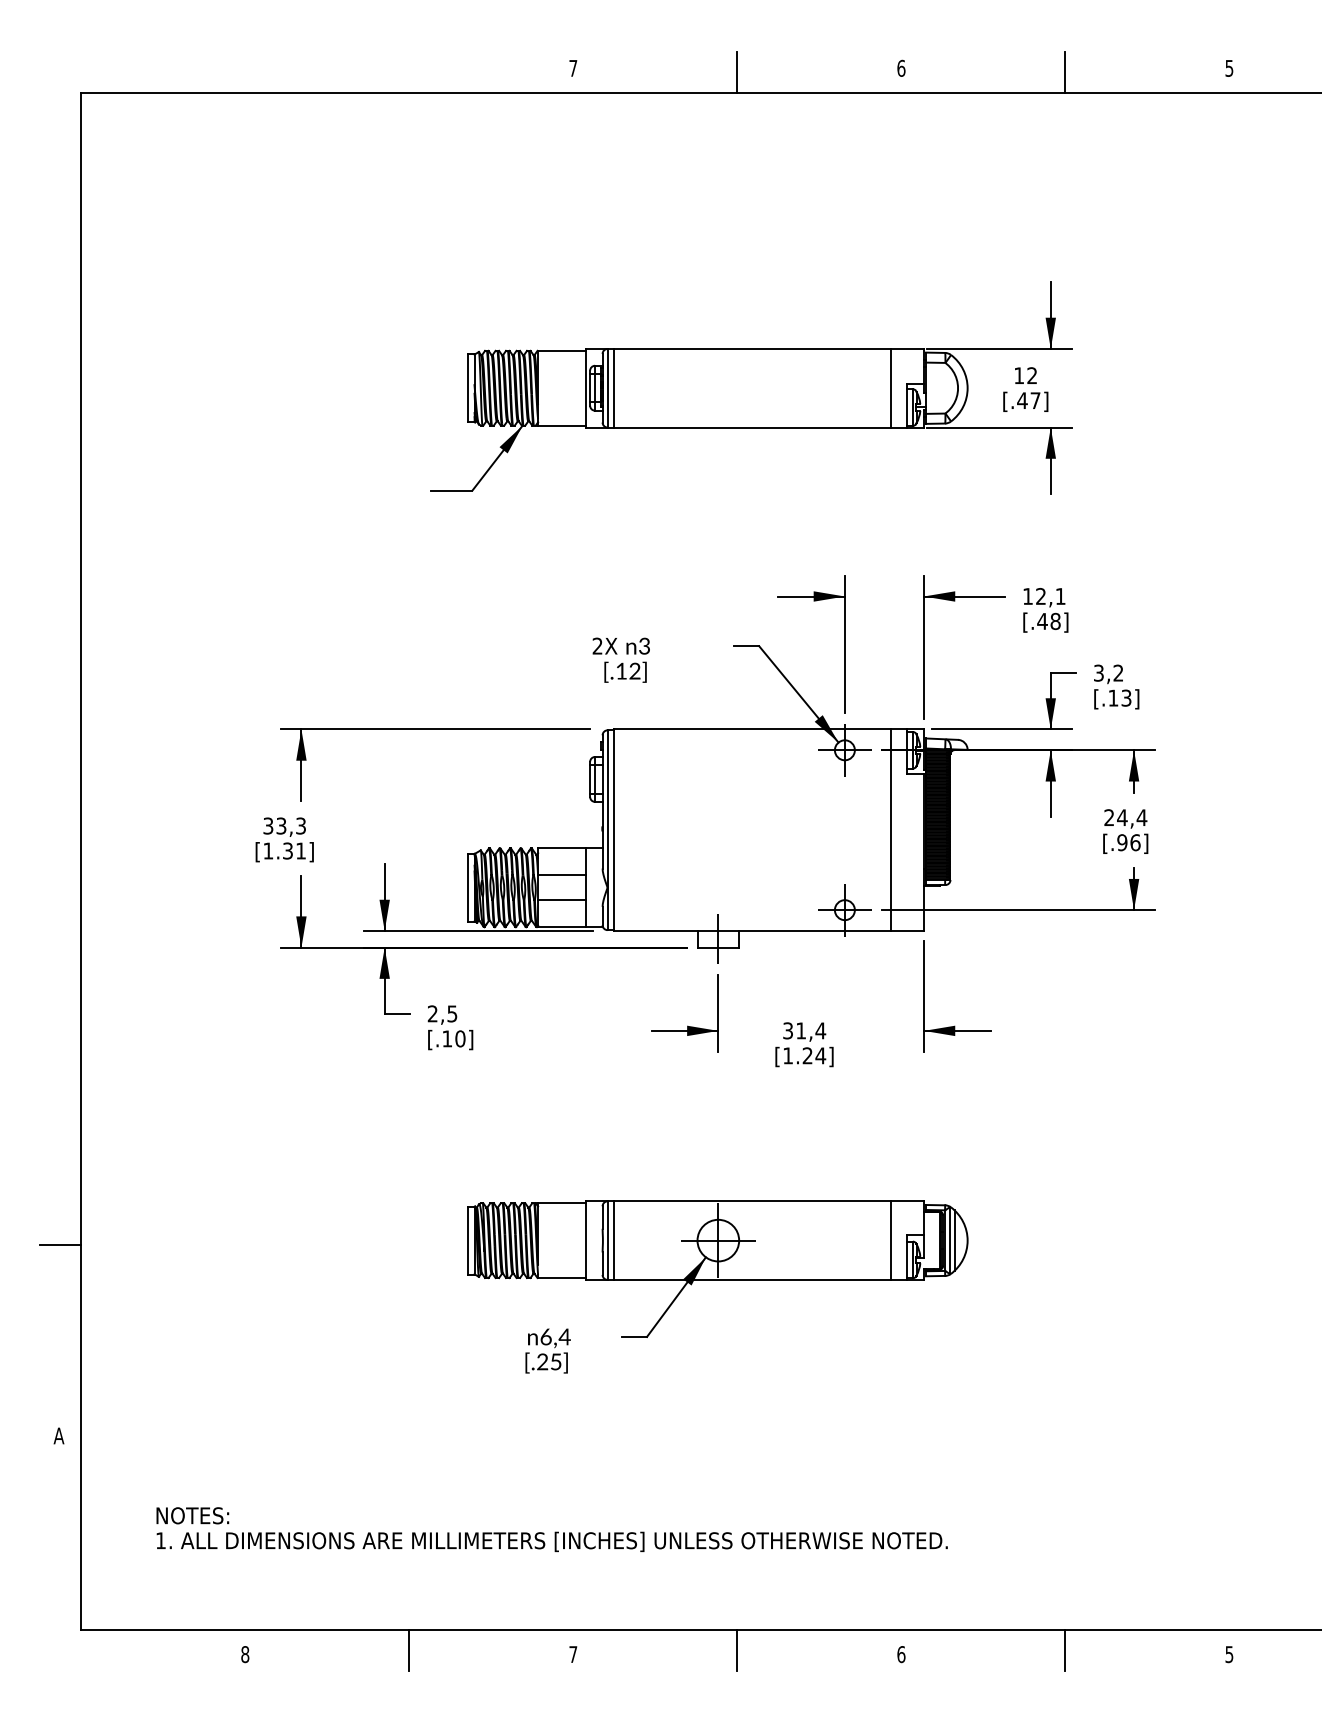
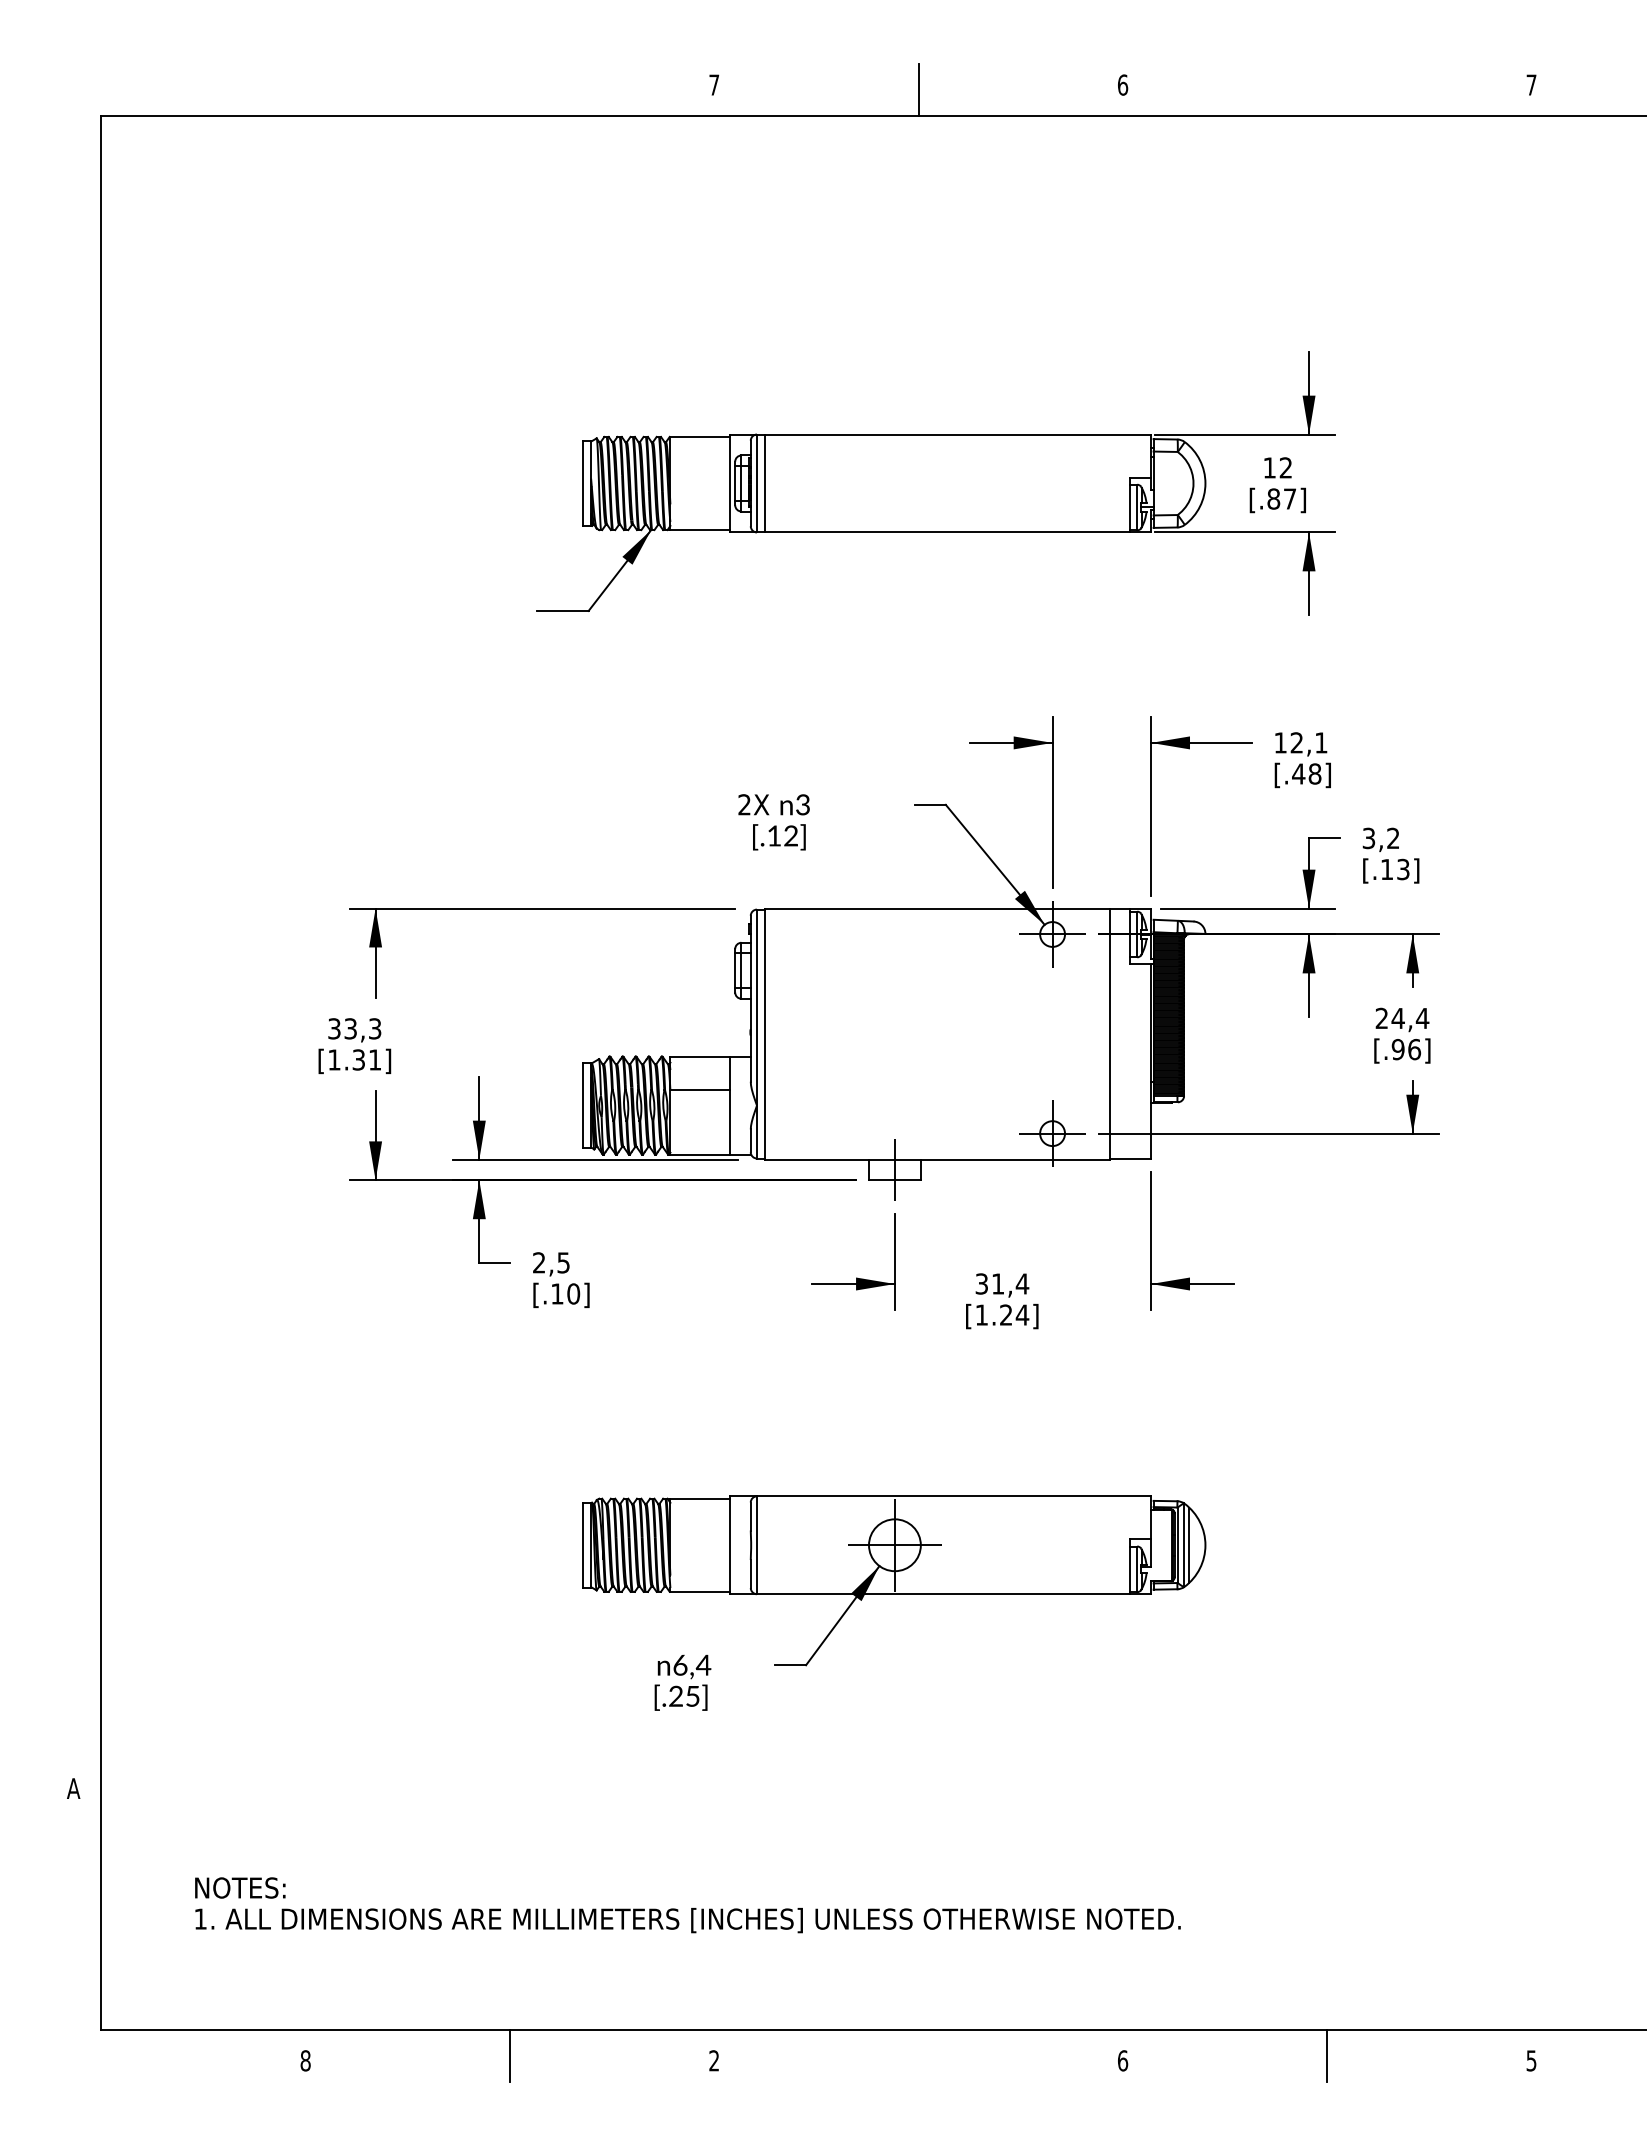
text: (1229, 67) -> (1531, 84), 5 -> 7
line: (1065, 72) -> (1327, 90), removed
line: (890, 388) -> (1109, 483), removed
text: (1022, 400) -> (1273, 498), [.47] -> [.87]
line: (562, 899) -> (700, 1120), removed
line: (614, 1240) -> (765, 1545), removed
line: (890, 1240) -> (1109, 1545), removed
line: (60, 1244) -> (75, 1550), removed
line: (737, 1650) -> (918, 2055), removed
text: (573, 1654) -> (714, 2060), 7 -> 2

